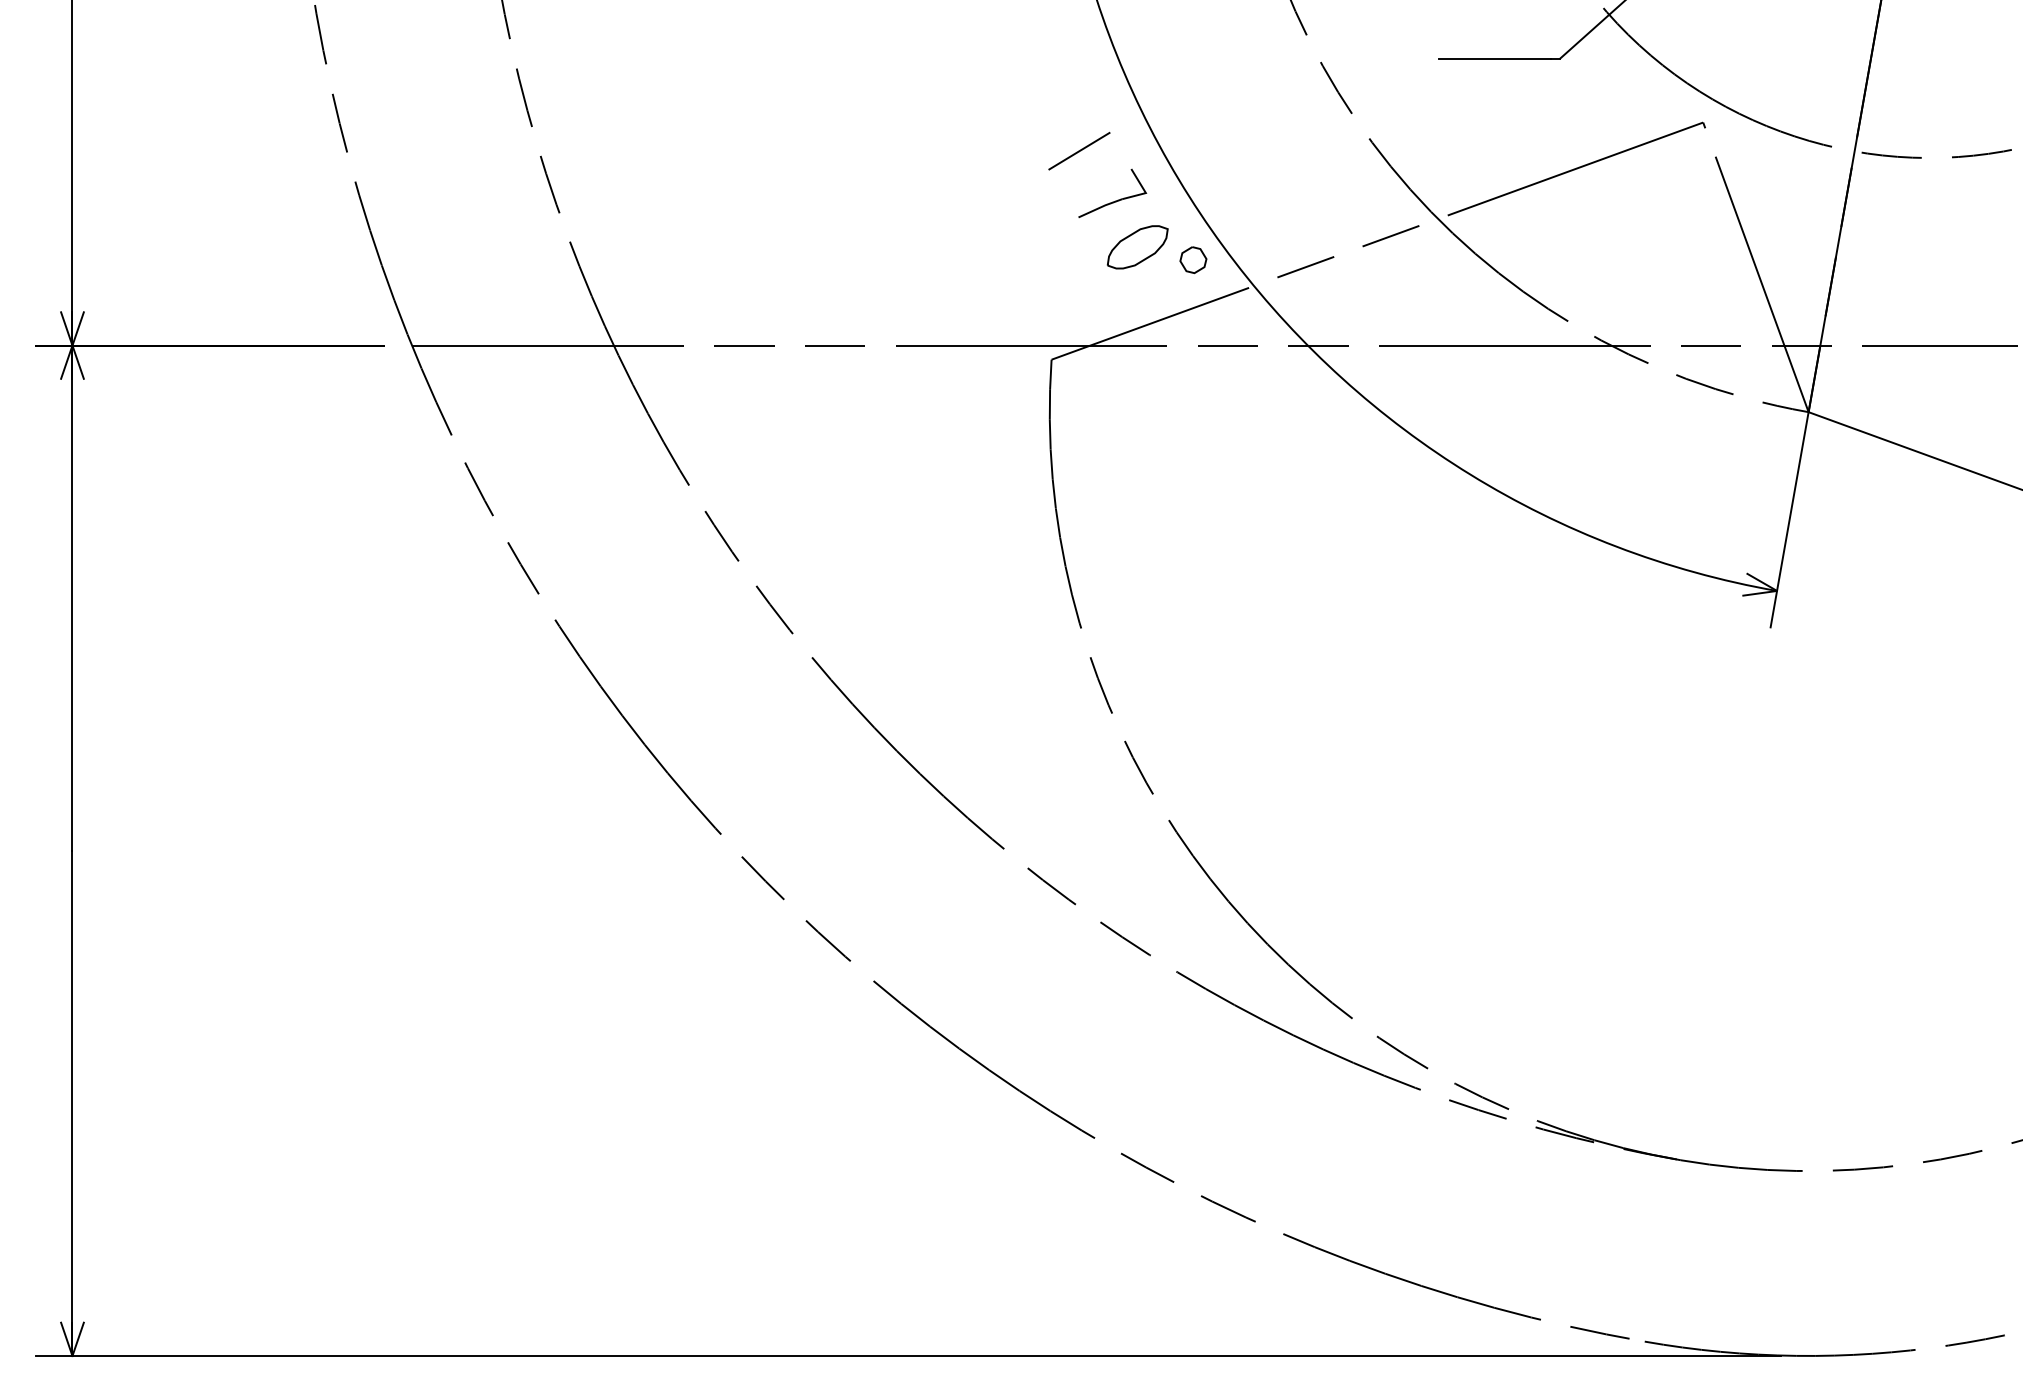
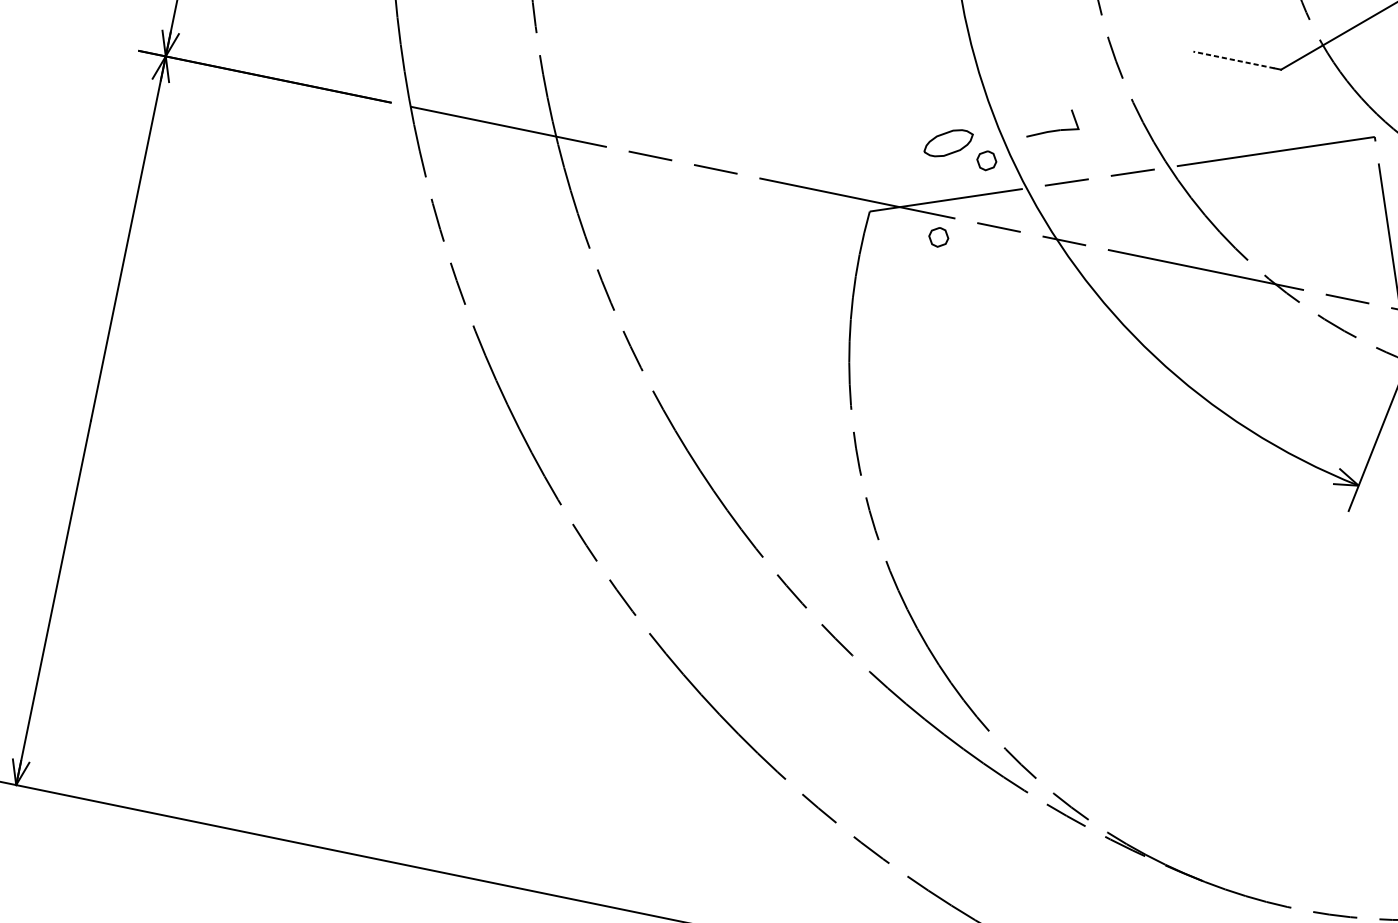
line: (1494, 58) -> (1233, 59), solid -> dashed
line: (1079, 150) -> (920, 64), removed
part: (1115, 200) -> (1055, 130), moved
part: (1150, 375) -> (938, 237), added

